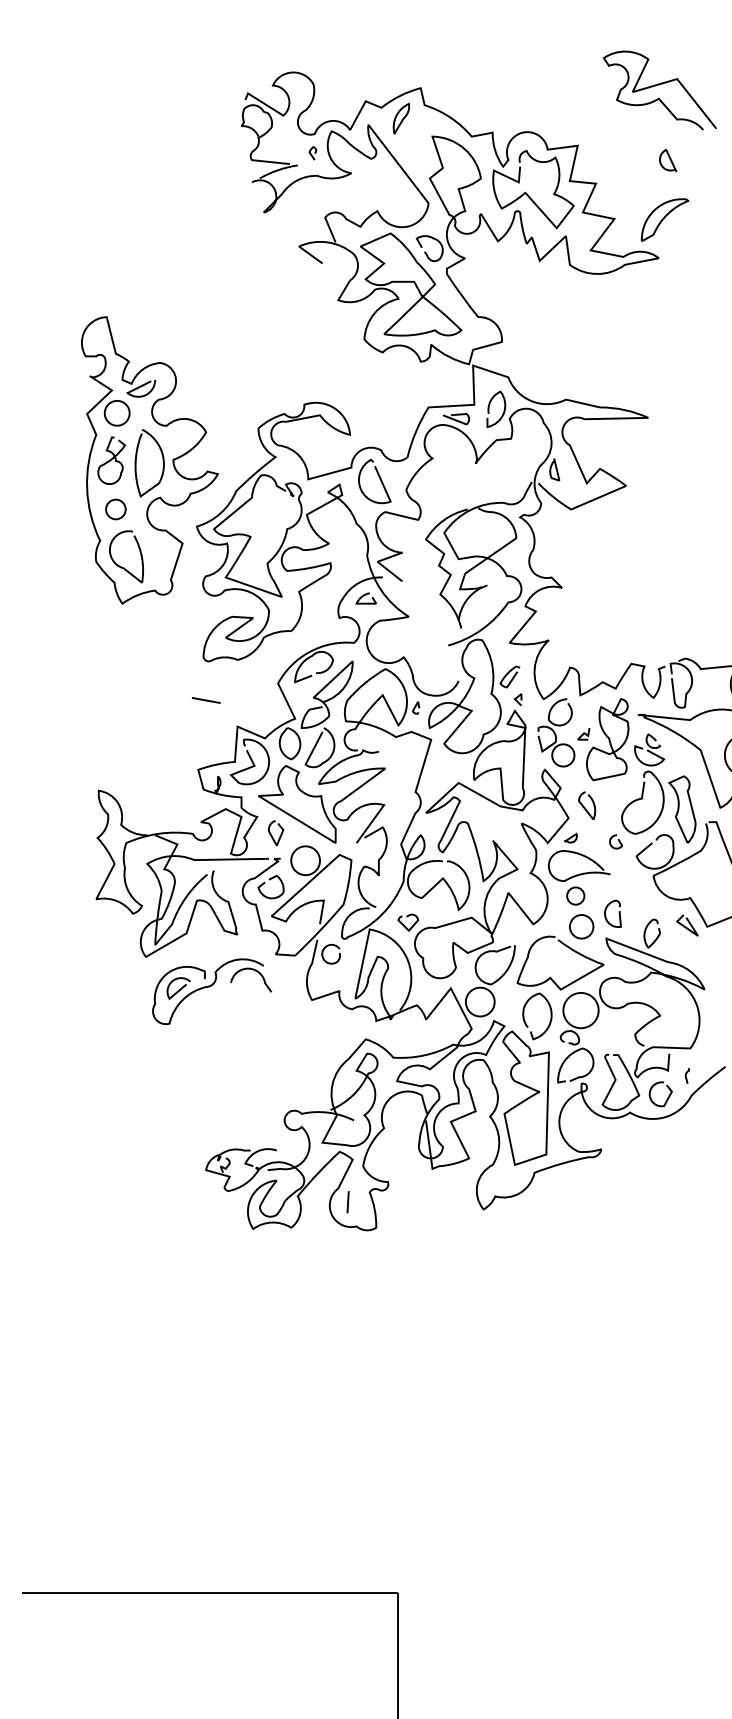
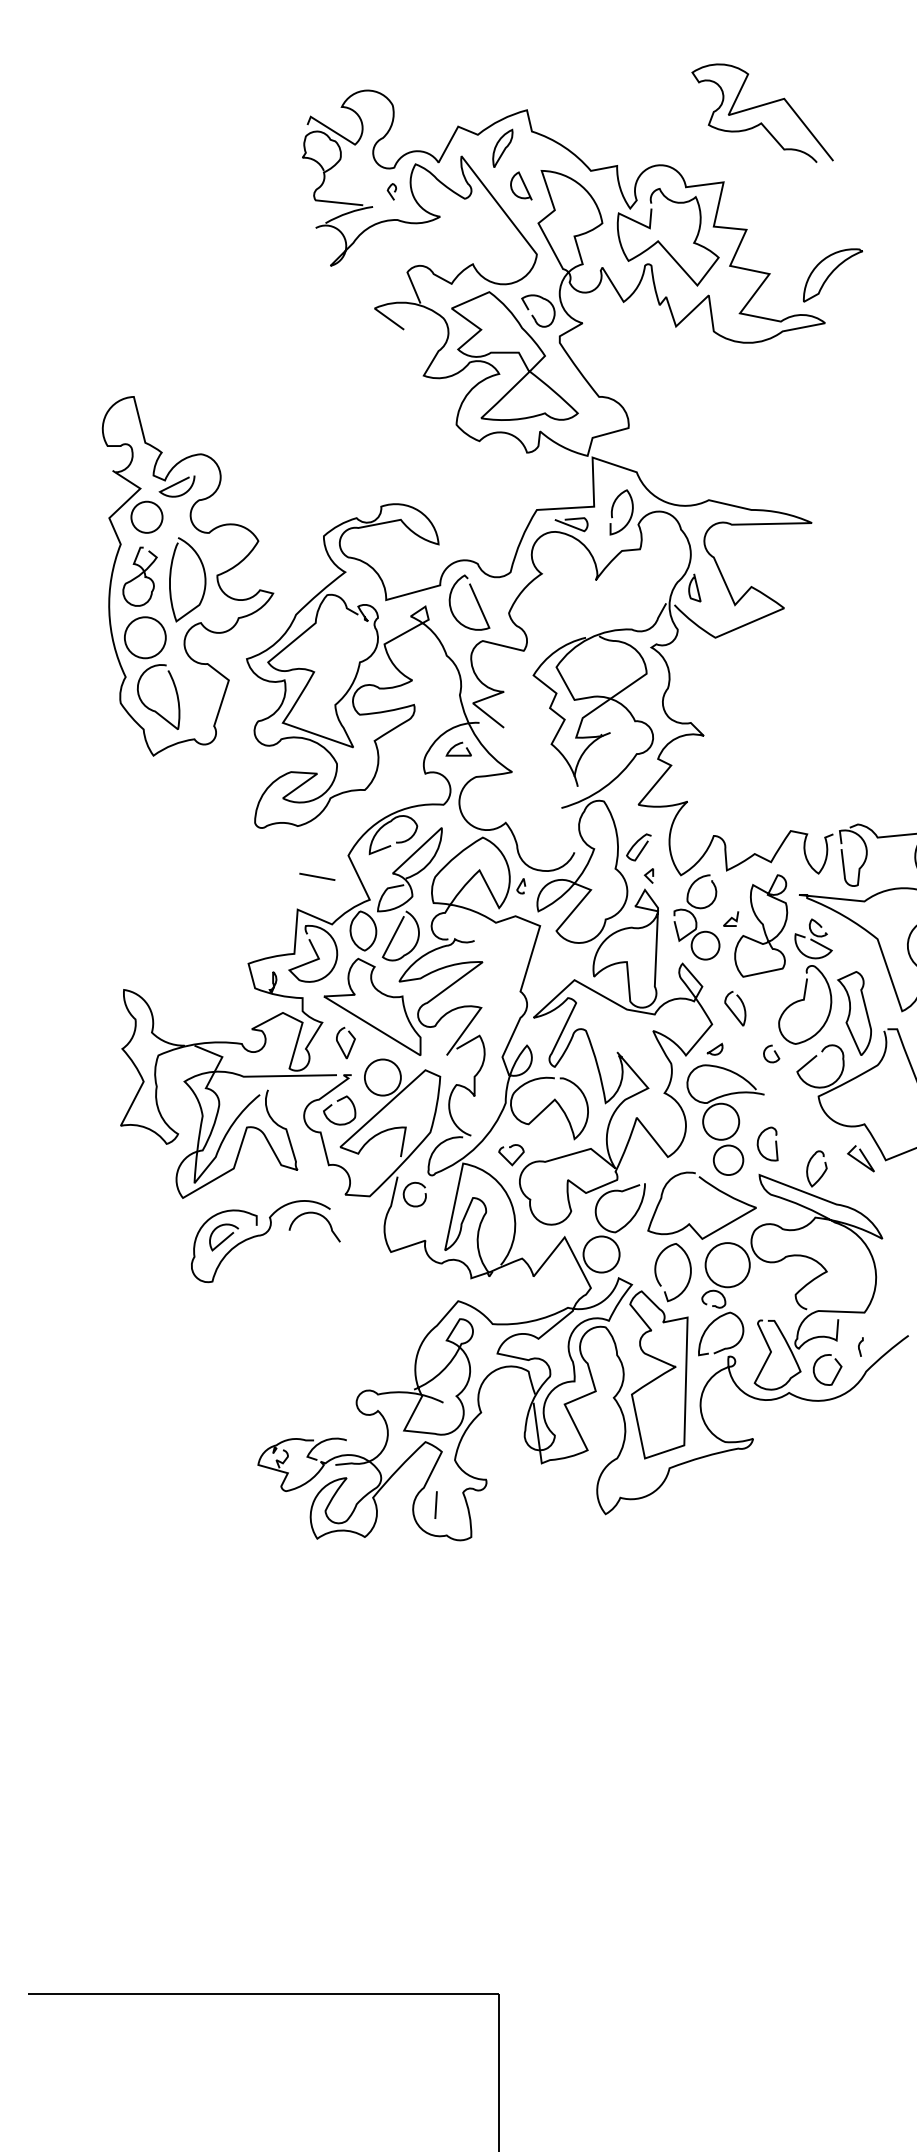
curve: (659, 85) -> (762, 106), moved
curve: (669, 159) -> (522, 184), moved
circle: (115, 509) -> (144, 637), size x1.67
line: (205, 700) -> (316, 876), moved
circle: (575, 895) -> (720, 1121), size x1.67

